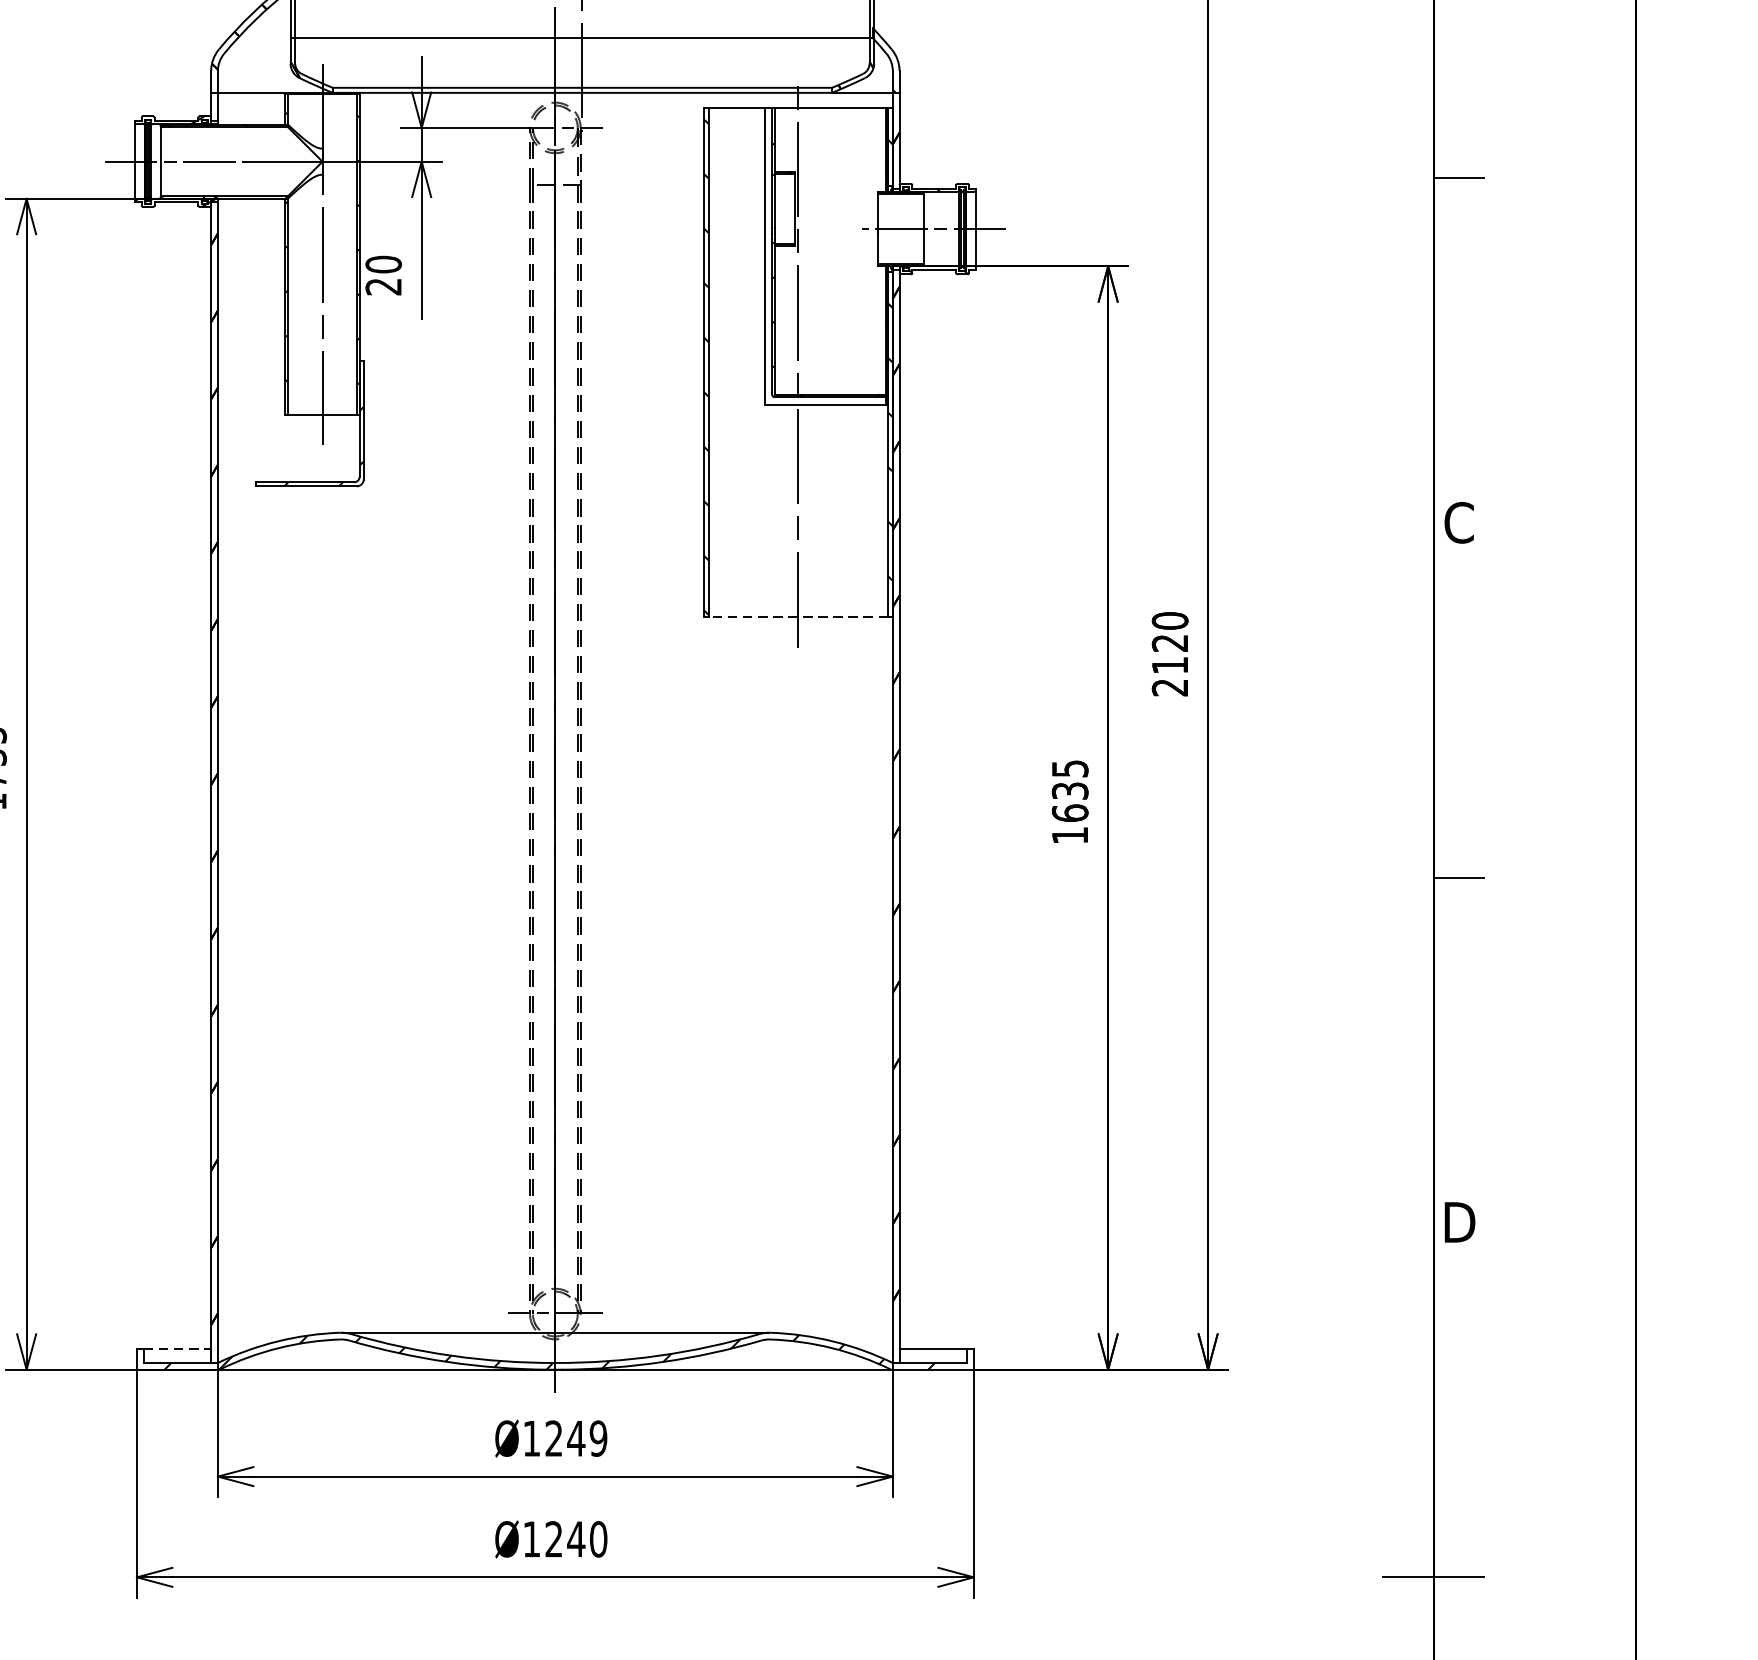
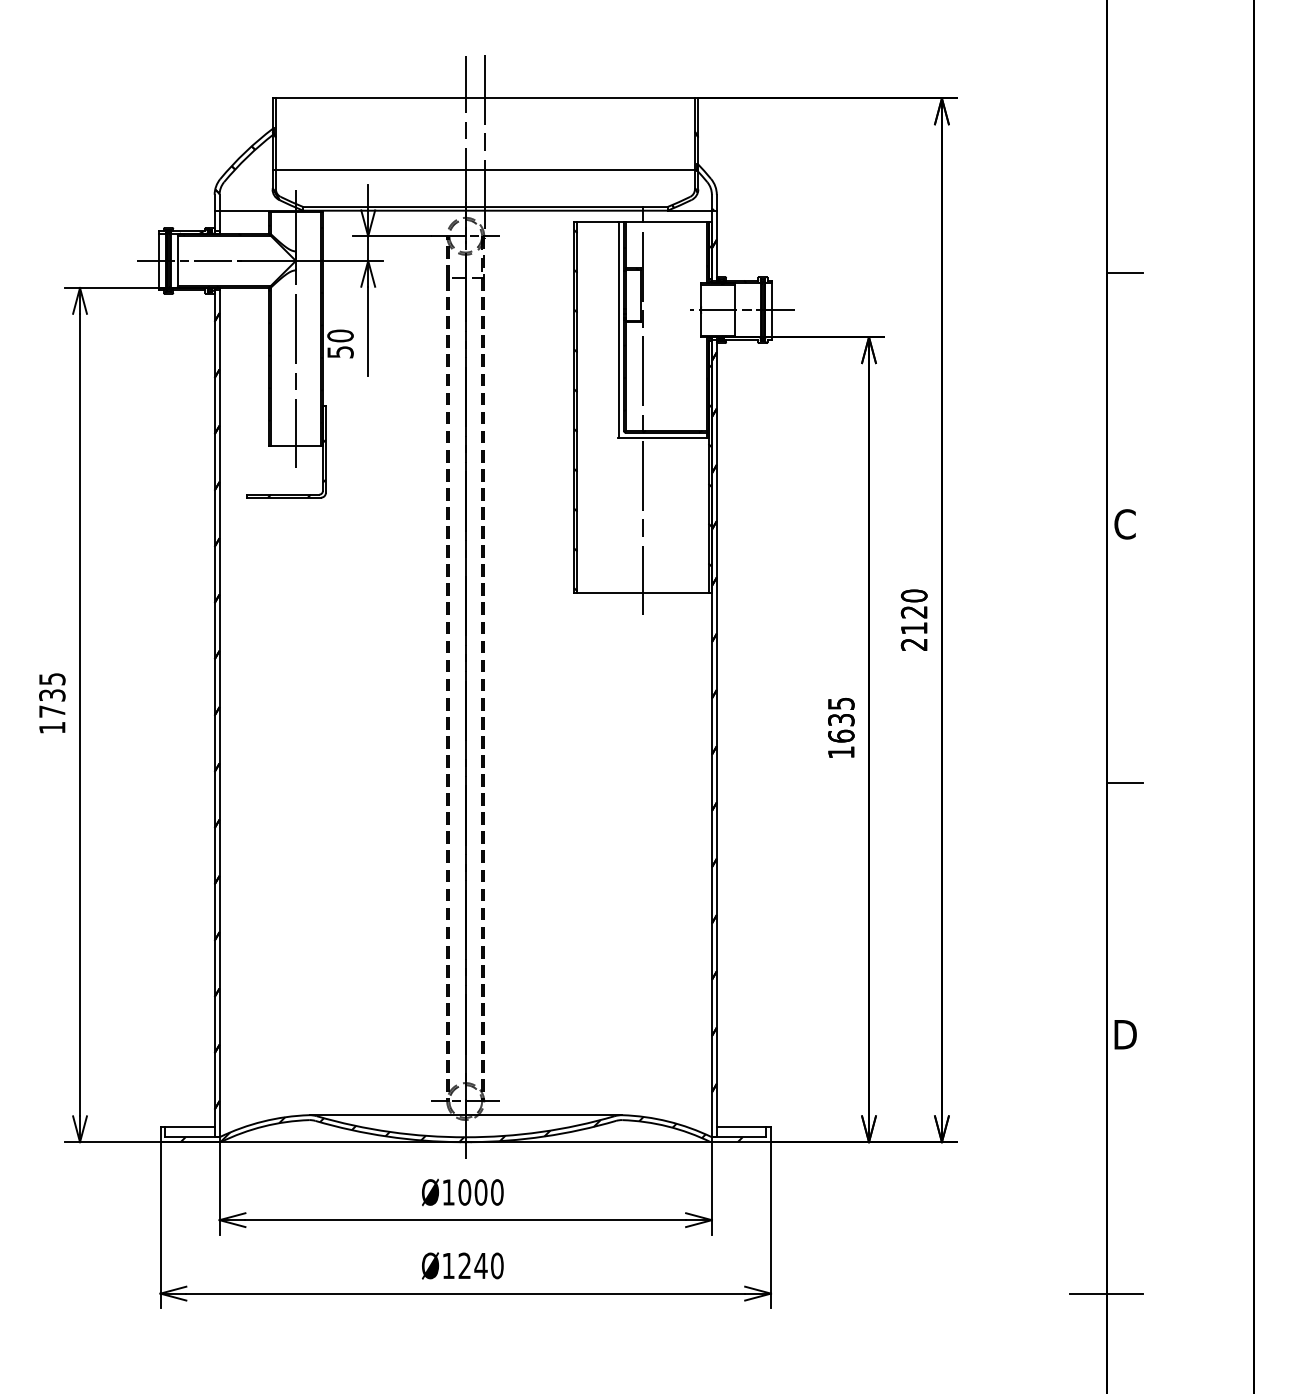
text: (383, 287) -> (340, 352), 20 -> 50
line: (797, 617) -> (642, 593), dashed -> solid
line: (178, 1349) -> (190, 1127), dashed -> solid
text: (575, 1438) -> (480, 1192), Ø1249 -> Ø1000

